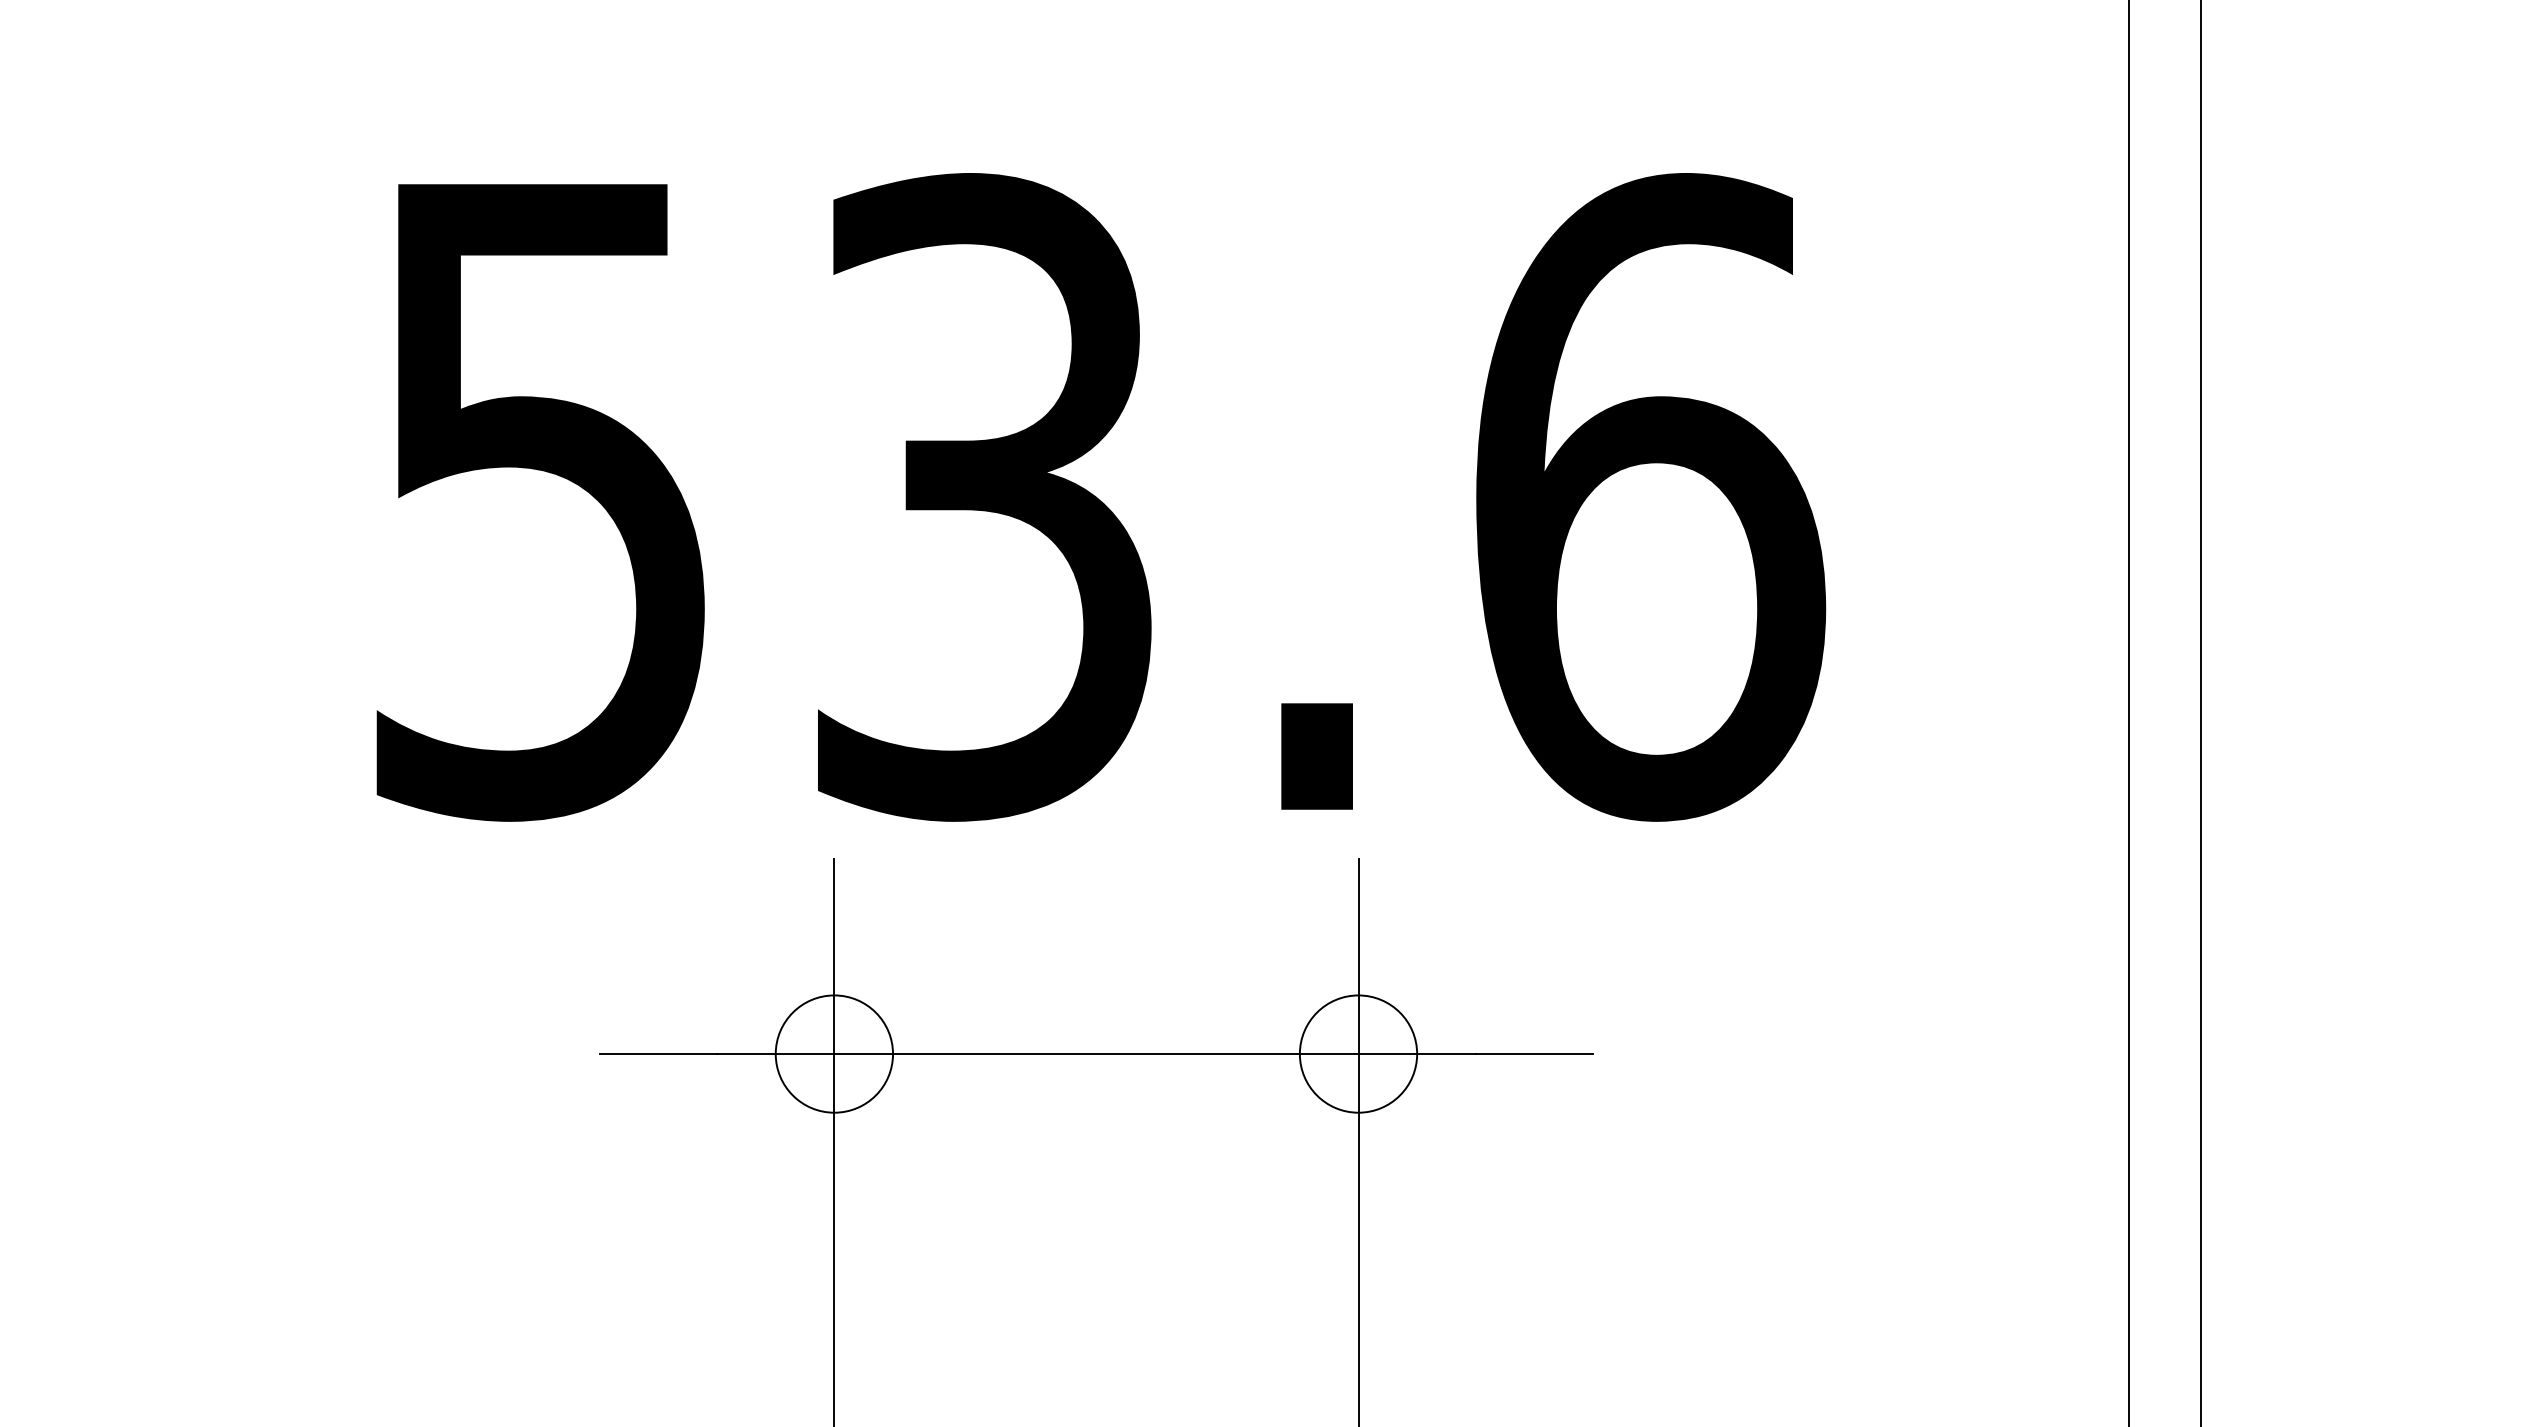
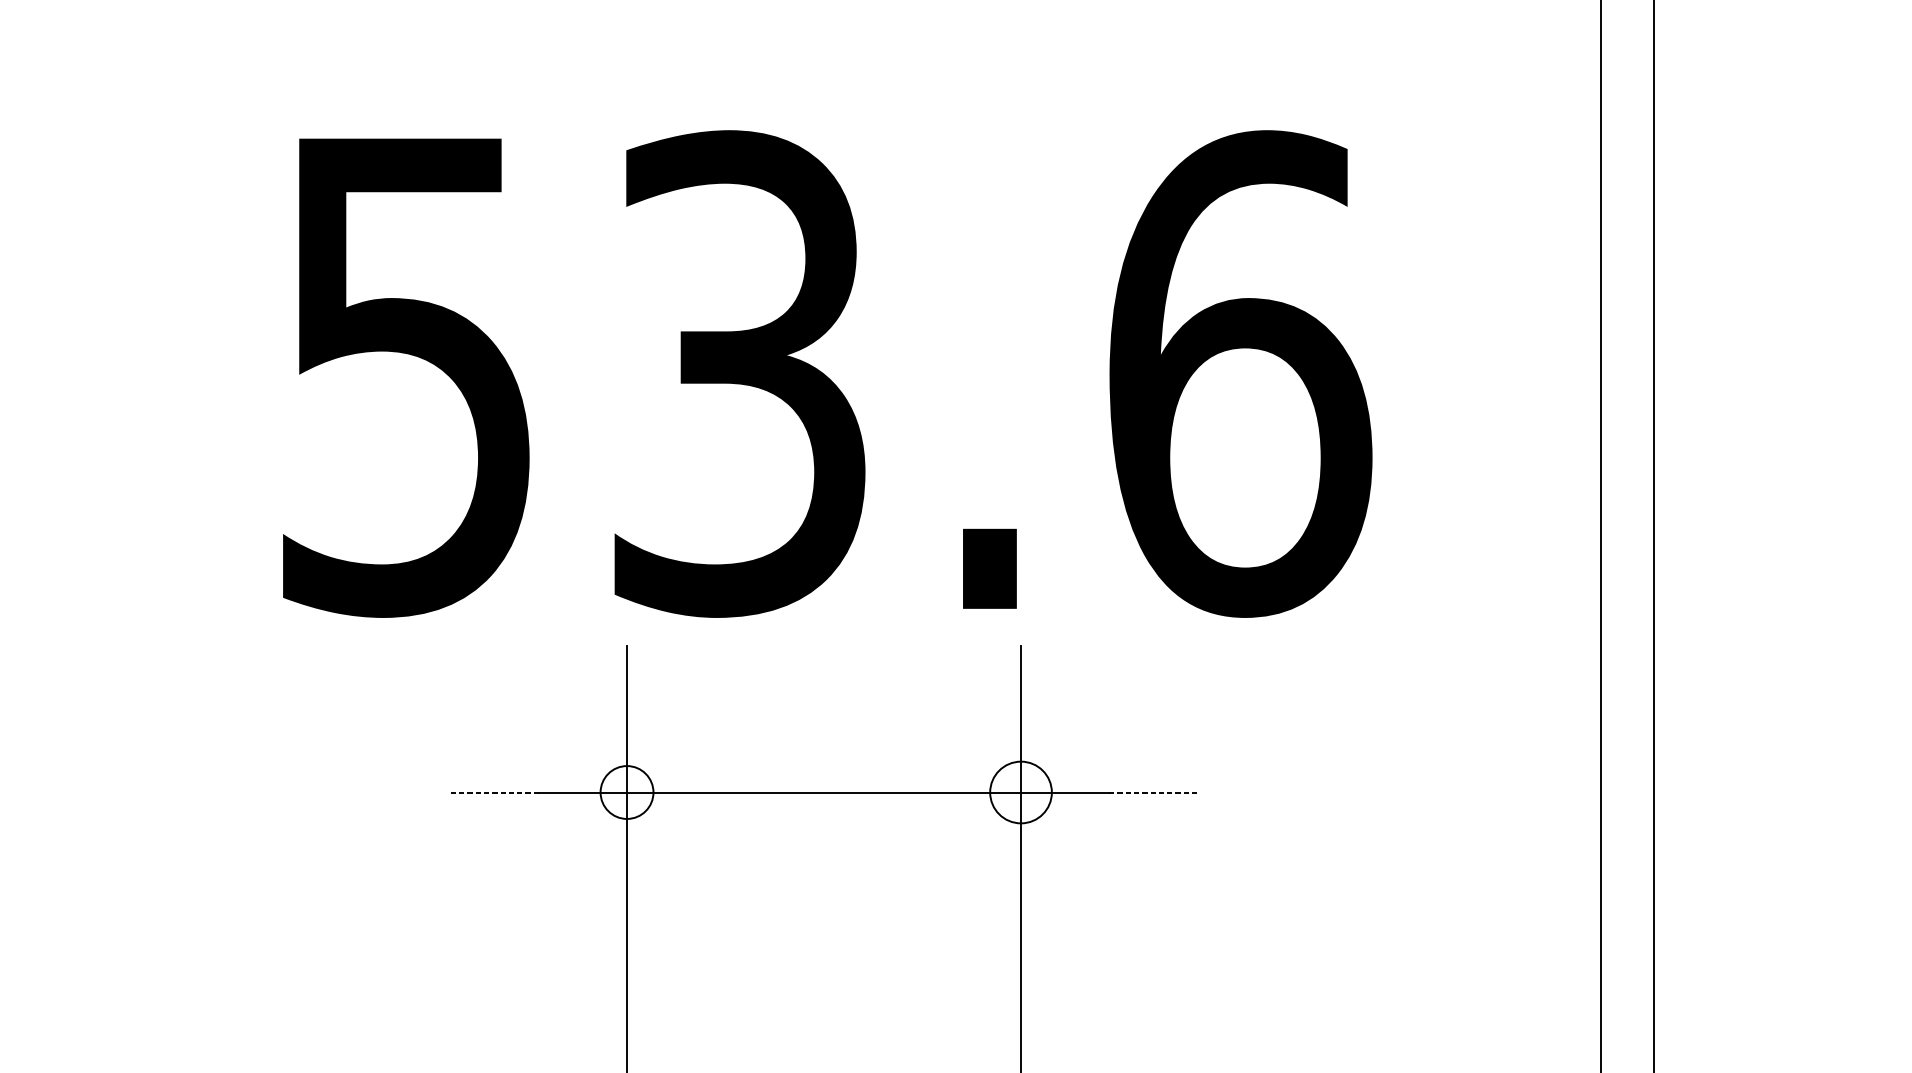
circle: (834, 1053) -> (627, 792), size x0.6
circle: (1358, 1053) -> (1021, 792), size x0.7
line: (658, 1054) -> (494, 792), solid -> dashed
line: (1534, 1054) -> (1153, 792), solid -> dashed

